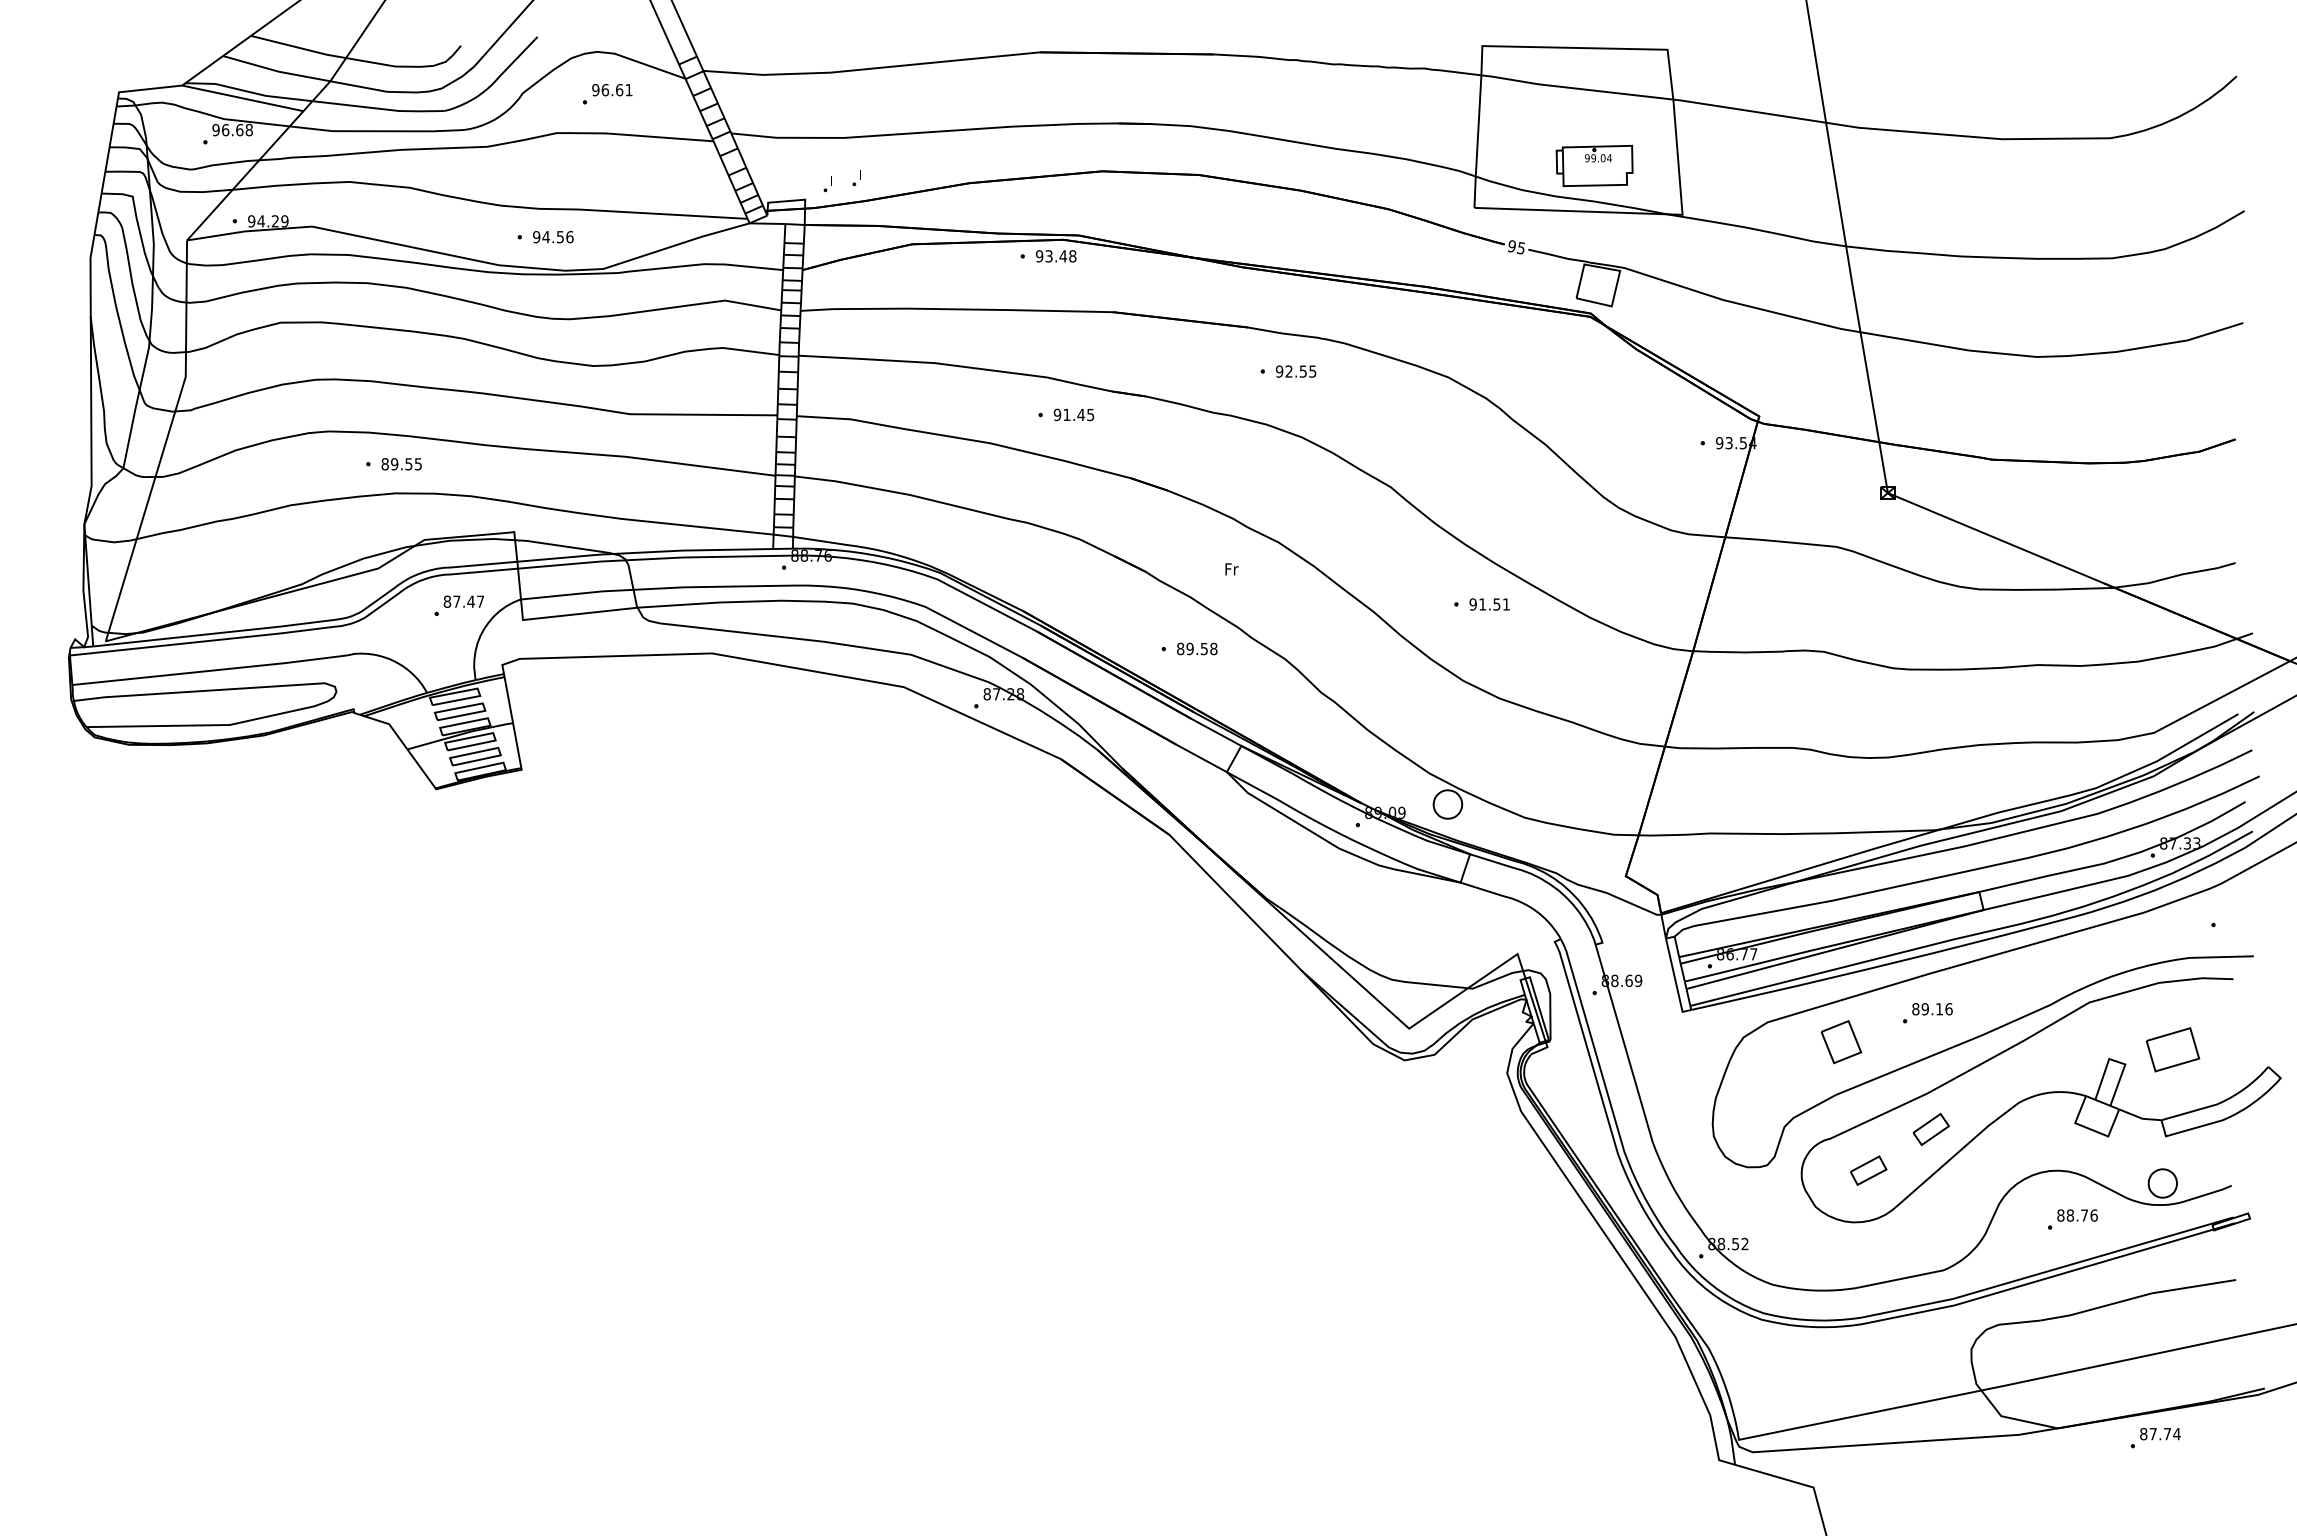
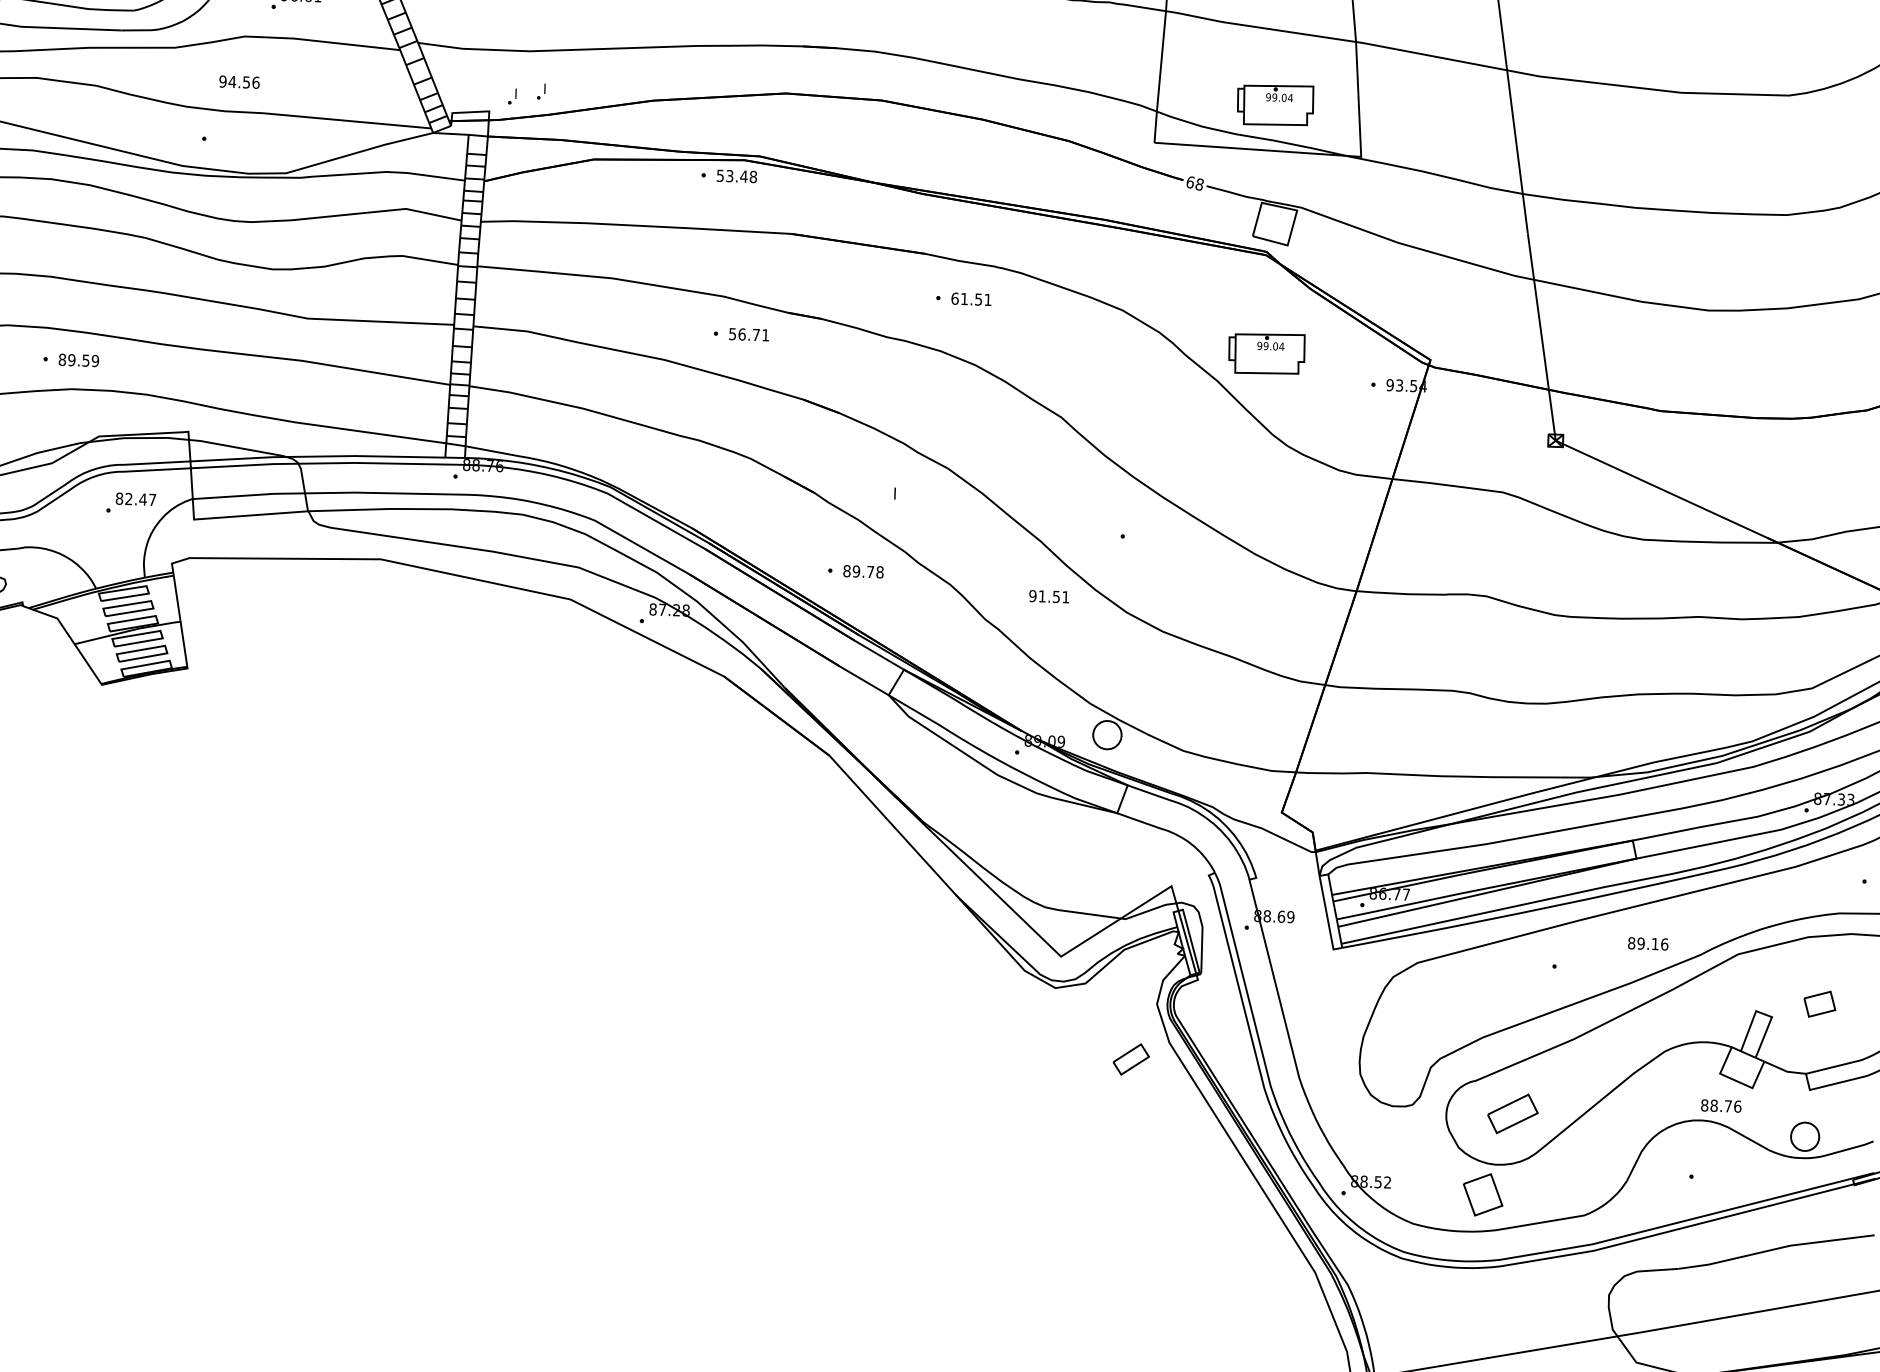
text: (553, 237) -> (239, 82), moved
text: (1516, 247) -> (1194, 183), 95 -> 68
text: (1039, 256) -> (720, 175), 93.48 -> 53.48
text: (1295, 371) -> (970, 299), 92.55 -> 61.51
text: (1073, 414) -> (748, 334), 91.45 -> 56.71
part: (1594, 415) -> (1266, 353), added
text: (418, 464) -> (95, 361), 89.55 -> 89.59
text: (1231, 569) -> (900, 493), Fr -> I
text: (456, 601) -> (128, 498), 87.47 -> 82.47
text: (1489, 604) -> (1049, 596), moved
text: (1203, 649) -> (869, 572), 89.58 -> 89.78
text: (1932, 1009) -> (1648, 944), moved
part: (1841, 1042) -> (1483, 1195), moved
part: (2172, 1049) -> (1819, 1003), size x0.6
part: (1931, 1129) -> (1131, 1059), moved
part: (1868, 1170) -> (1512, 1113), size x1.4
text: (2077, 1215) -> (1721, 1105), moved

